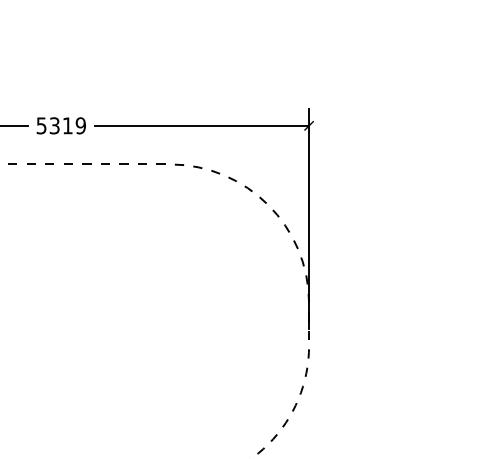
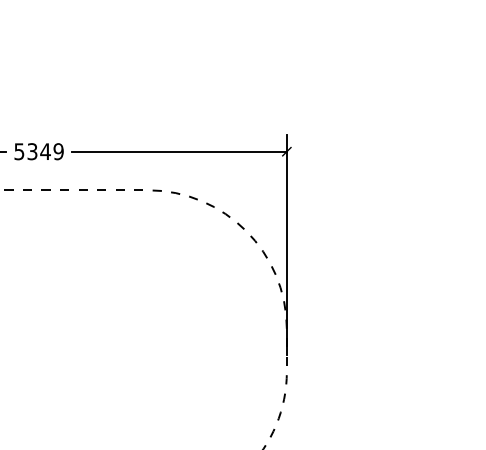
text: (67, 125) -> (45, 151), 5319 -> 5349

